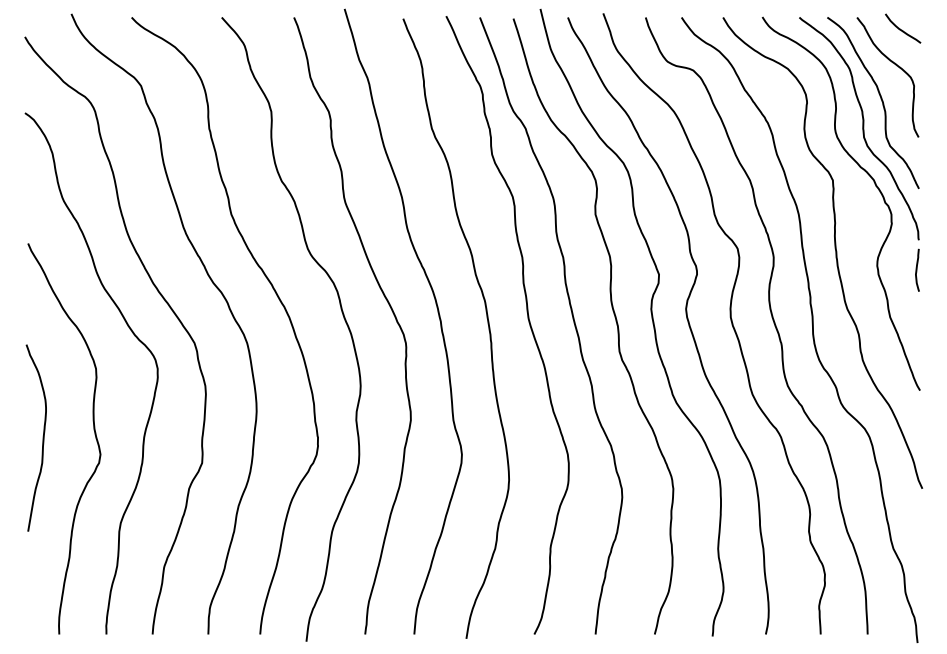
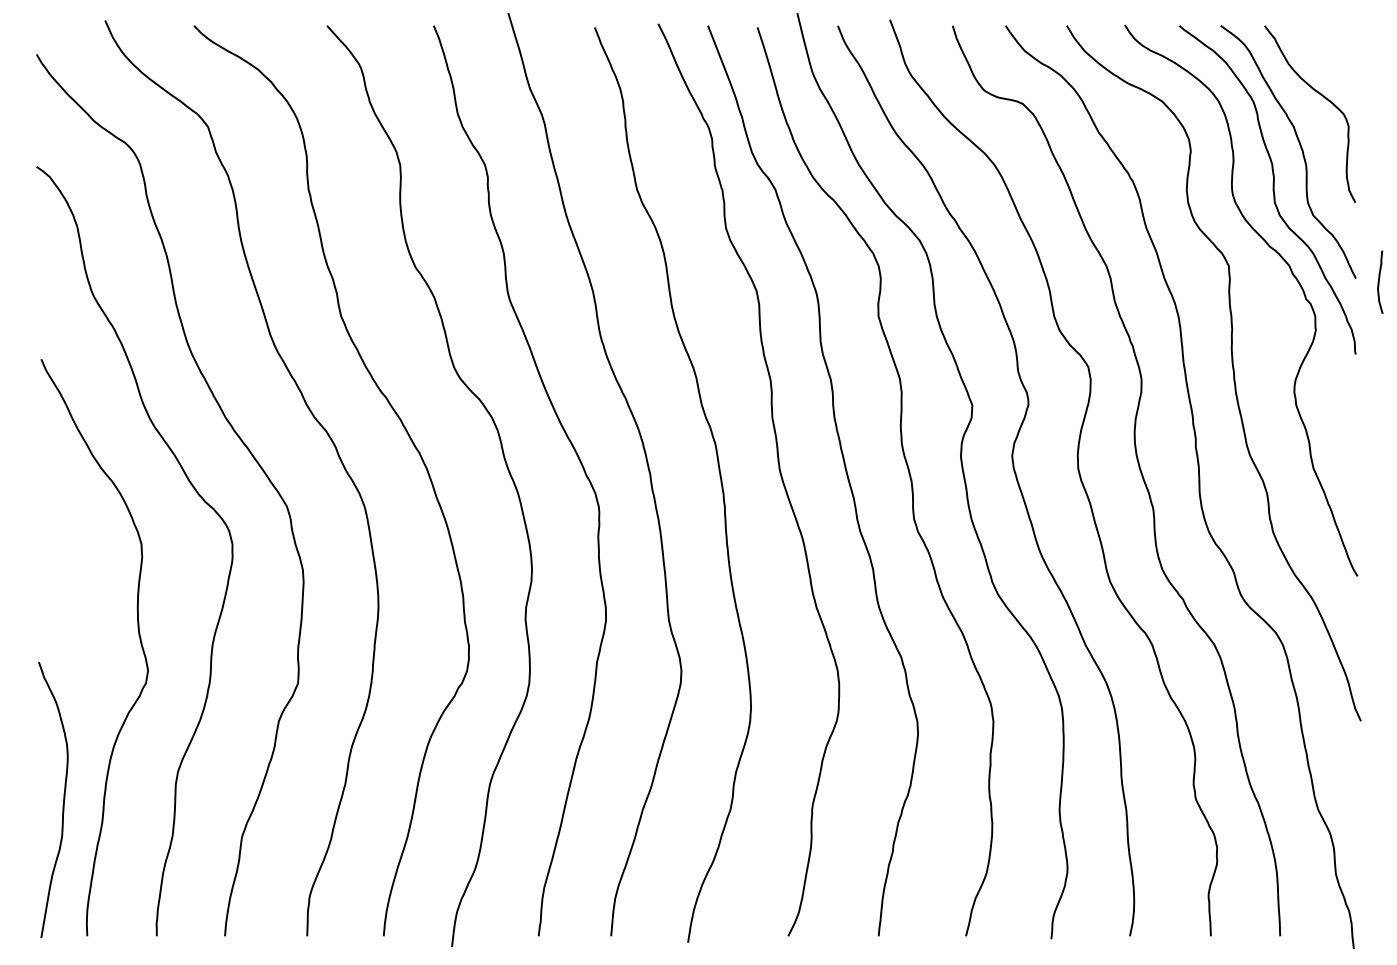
curve: (903, 30) -> (1333, 44), removed
curve: (917, 269) -> (1380, 281), moved
curve: (42, 437) -> (62, 799), moved

